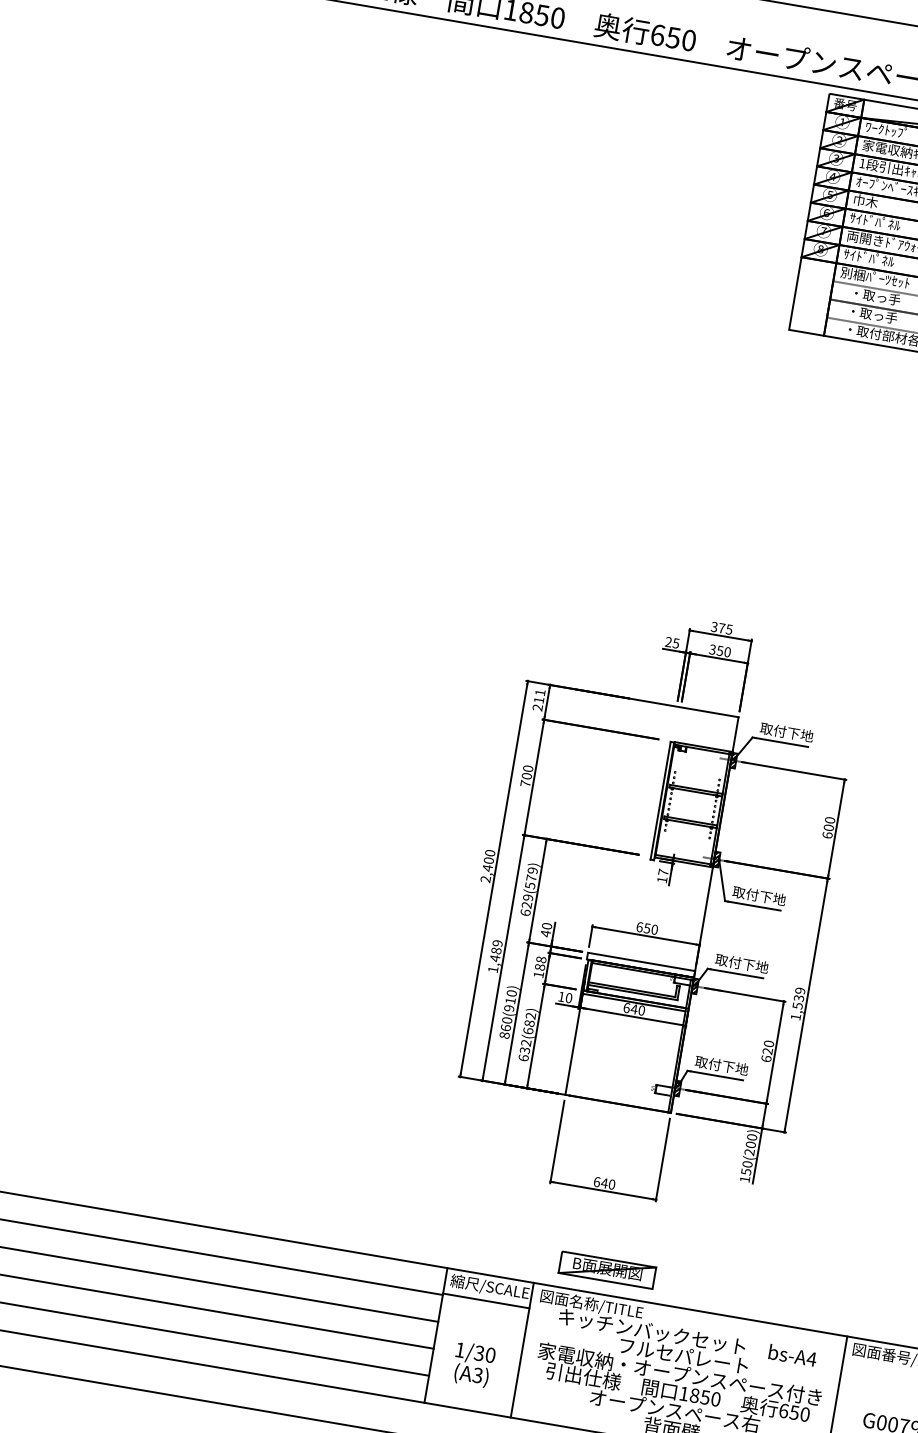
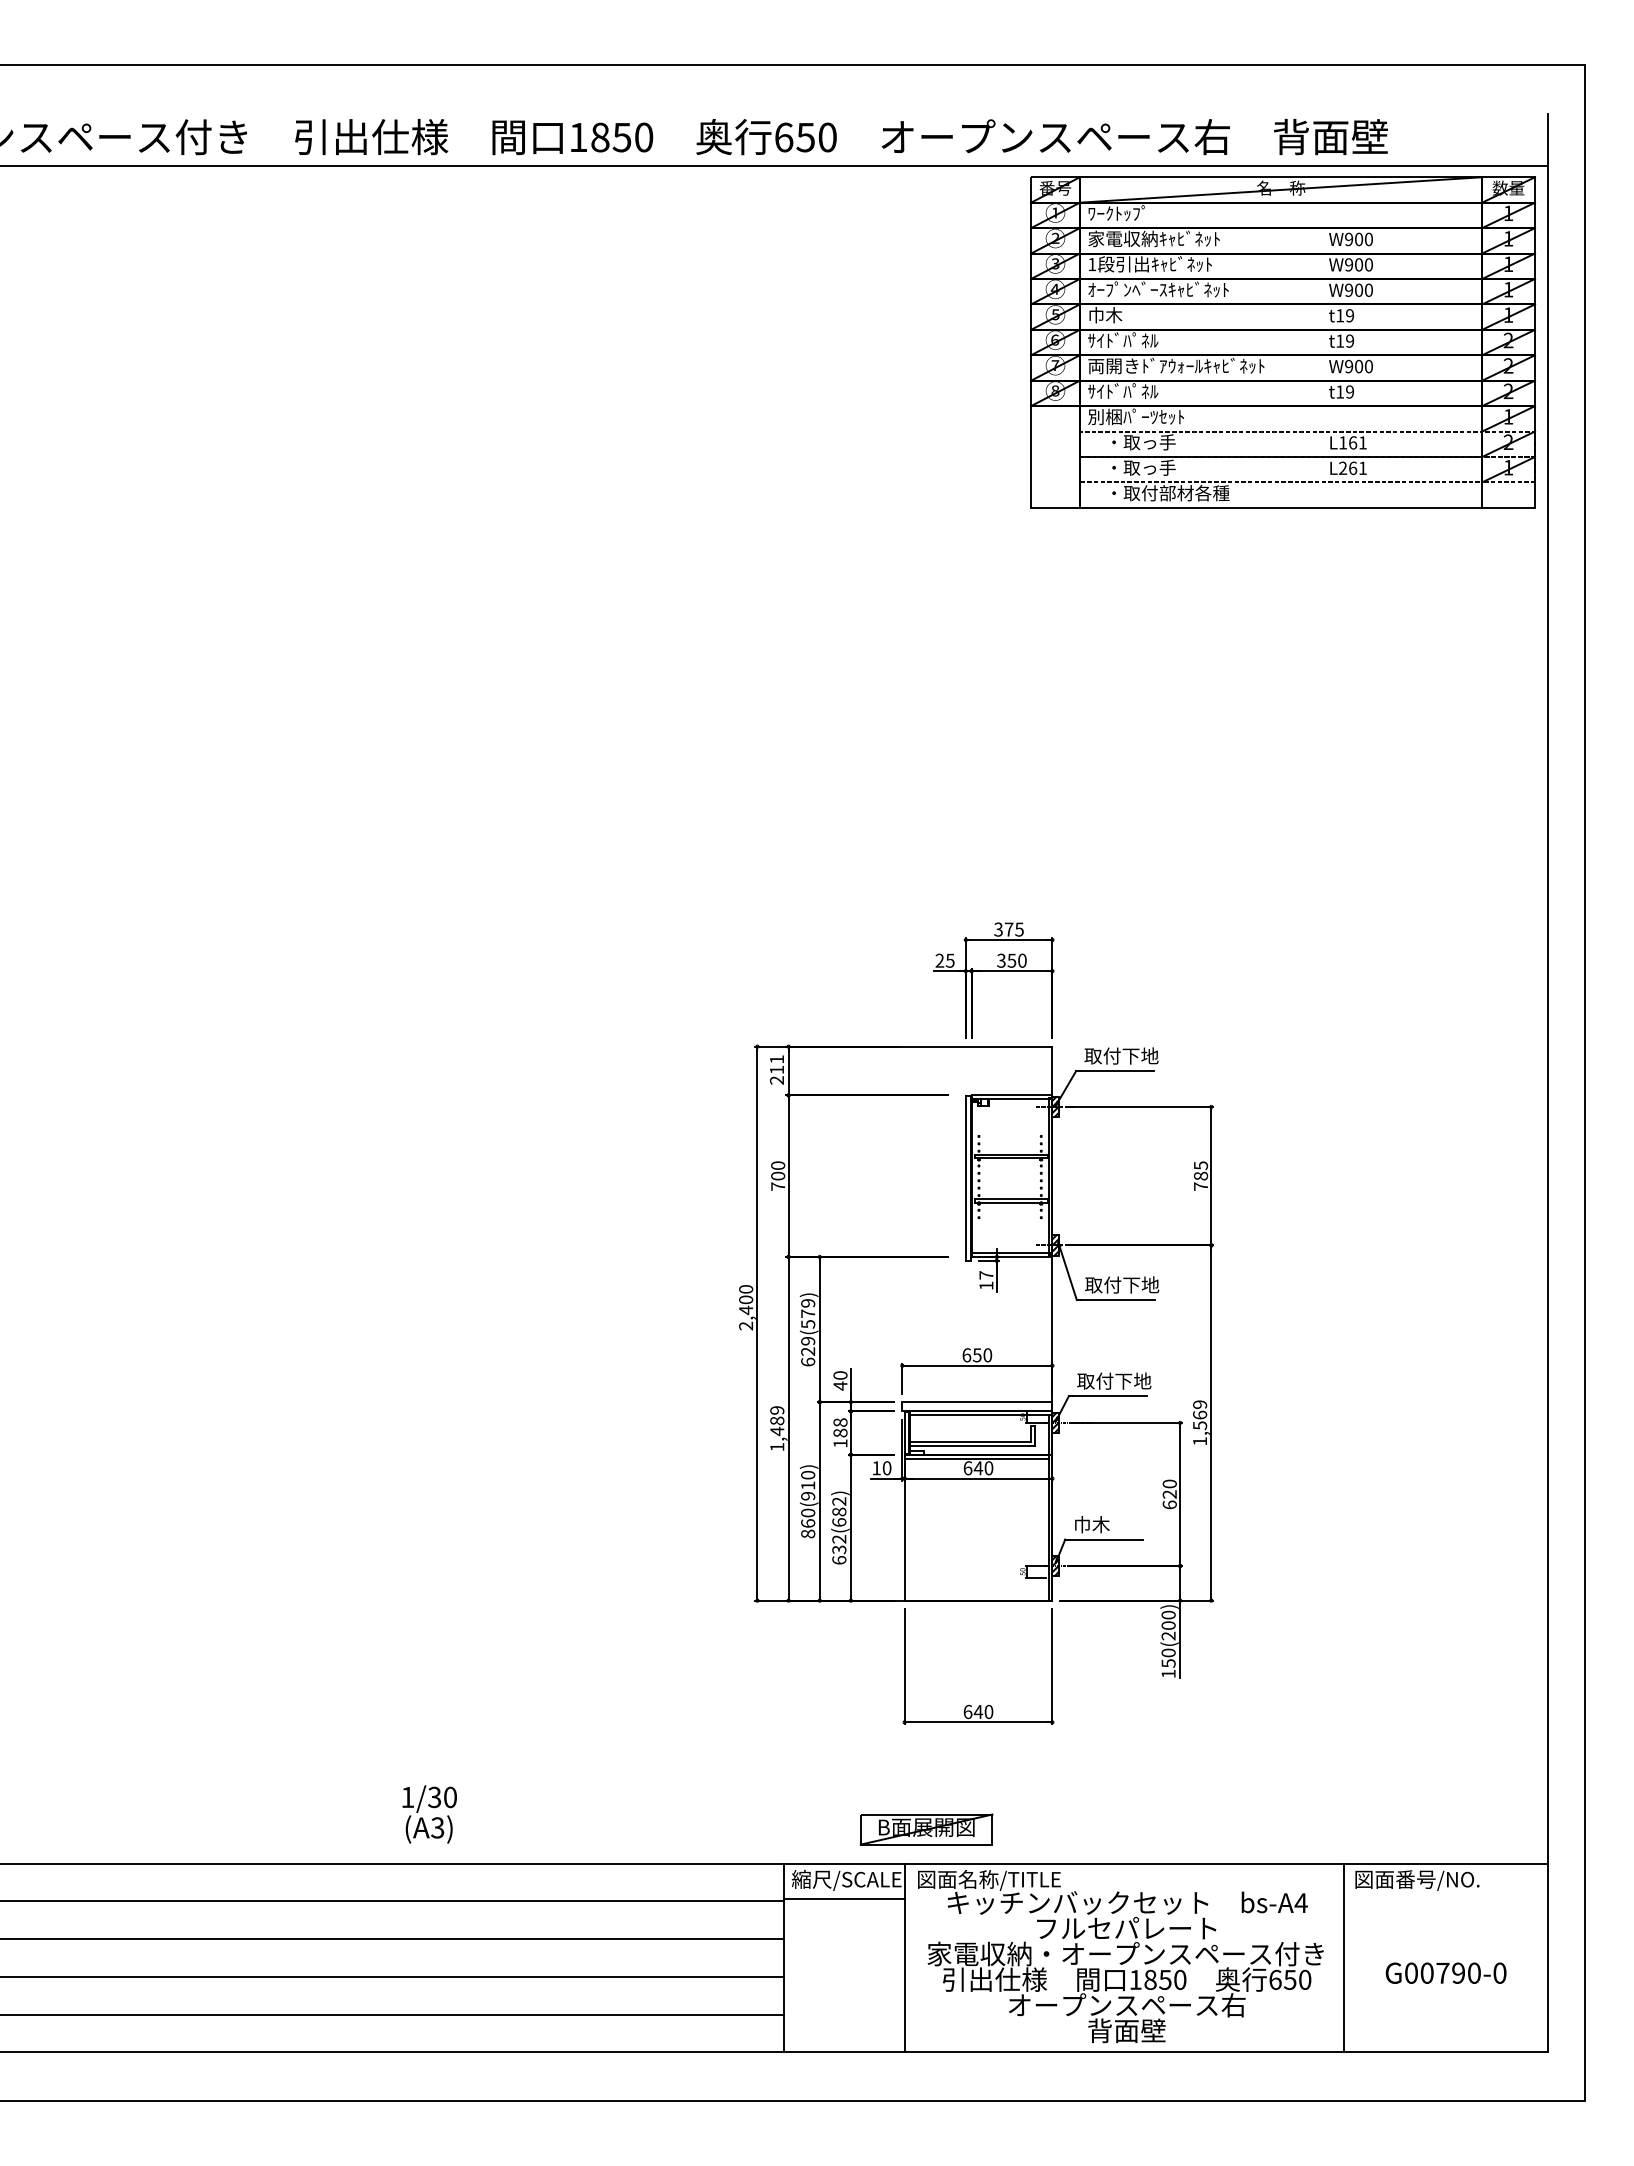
text: (828, 827) -> (1200, 1175), 600 -> 785
text: (799, 998) -> (1200, 1414), 1,539 -> 1,569
text: (721, 1065) -> (1110, 1524), 取付下地 -> 巾木
part: (607, 1270) -> (926, 1829), moved
text: (473, 1364) -> (429, 1814), moved

